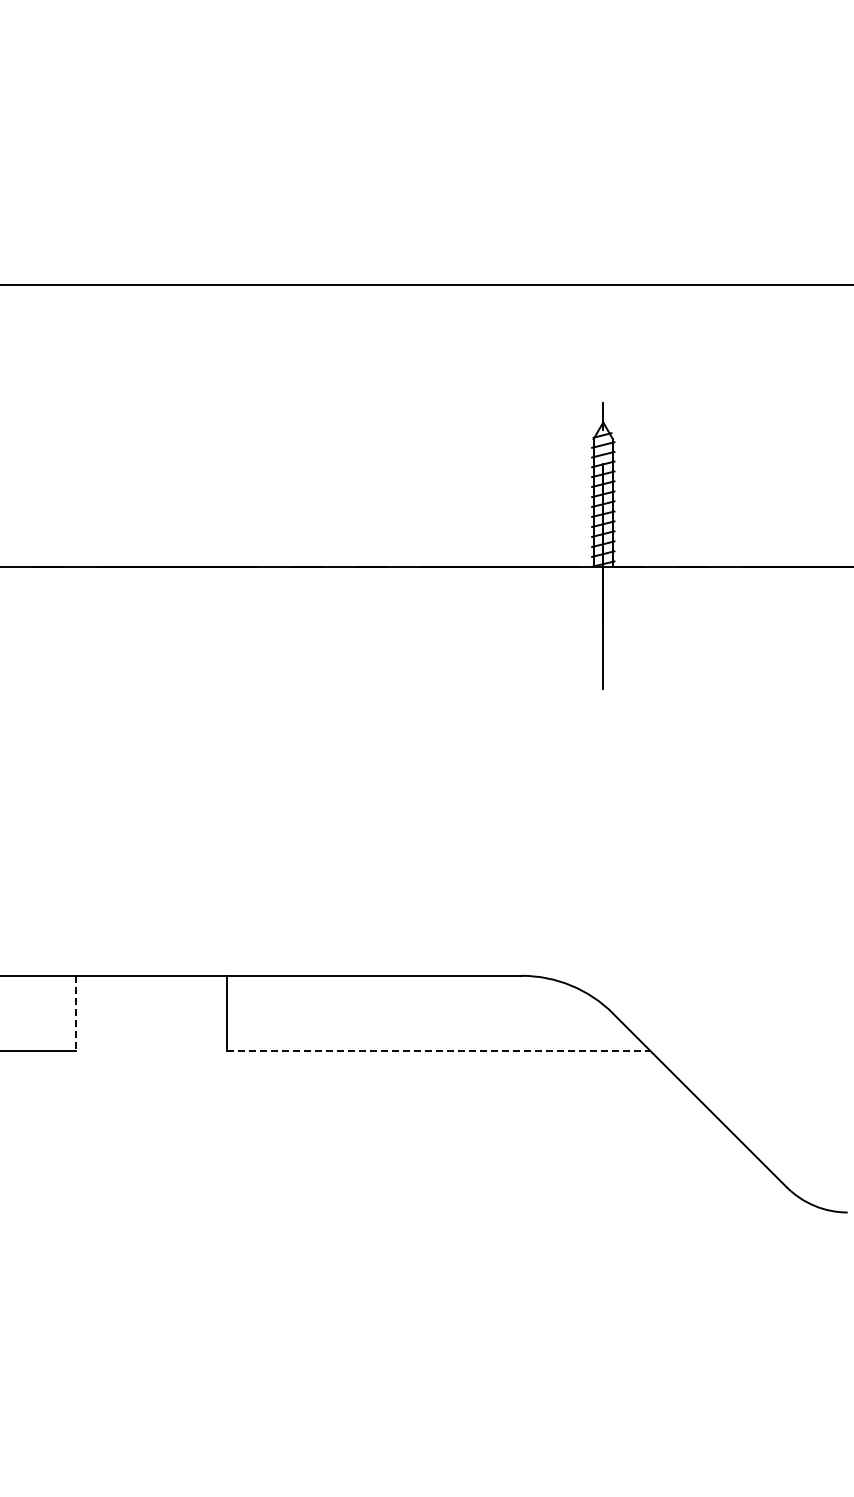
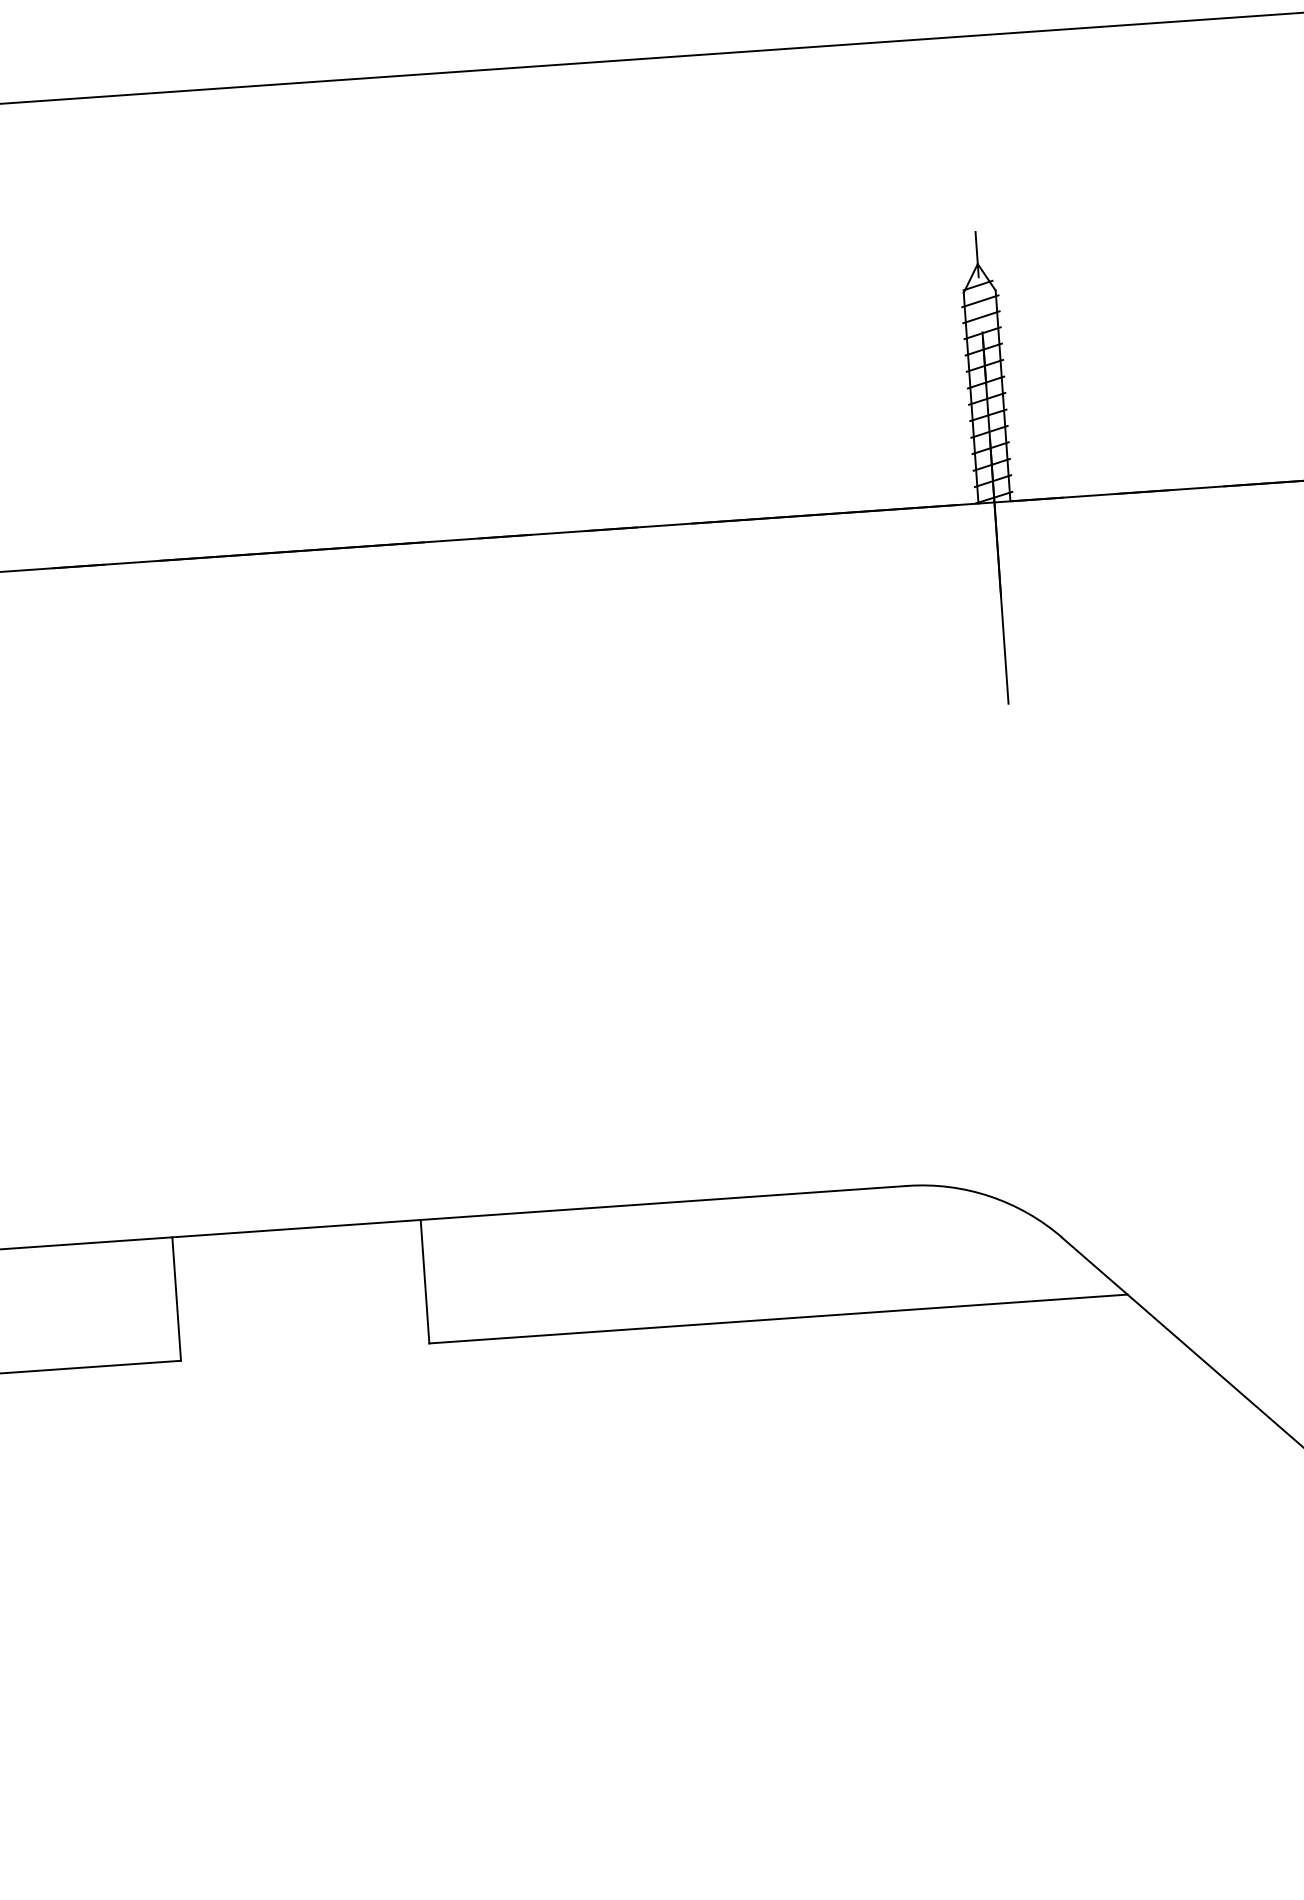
line: (76, 1013) -> (177, 1299), dashed -> solid
line: (438, 1050) -> (778, 1318), dashed -> solid

